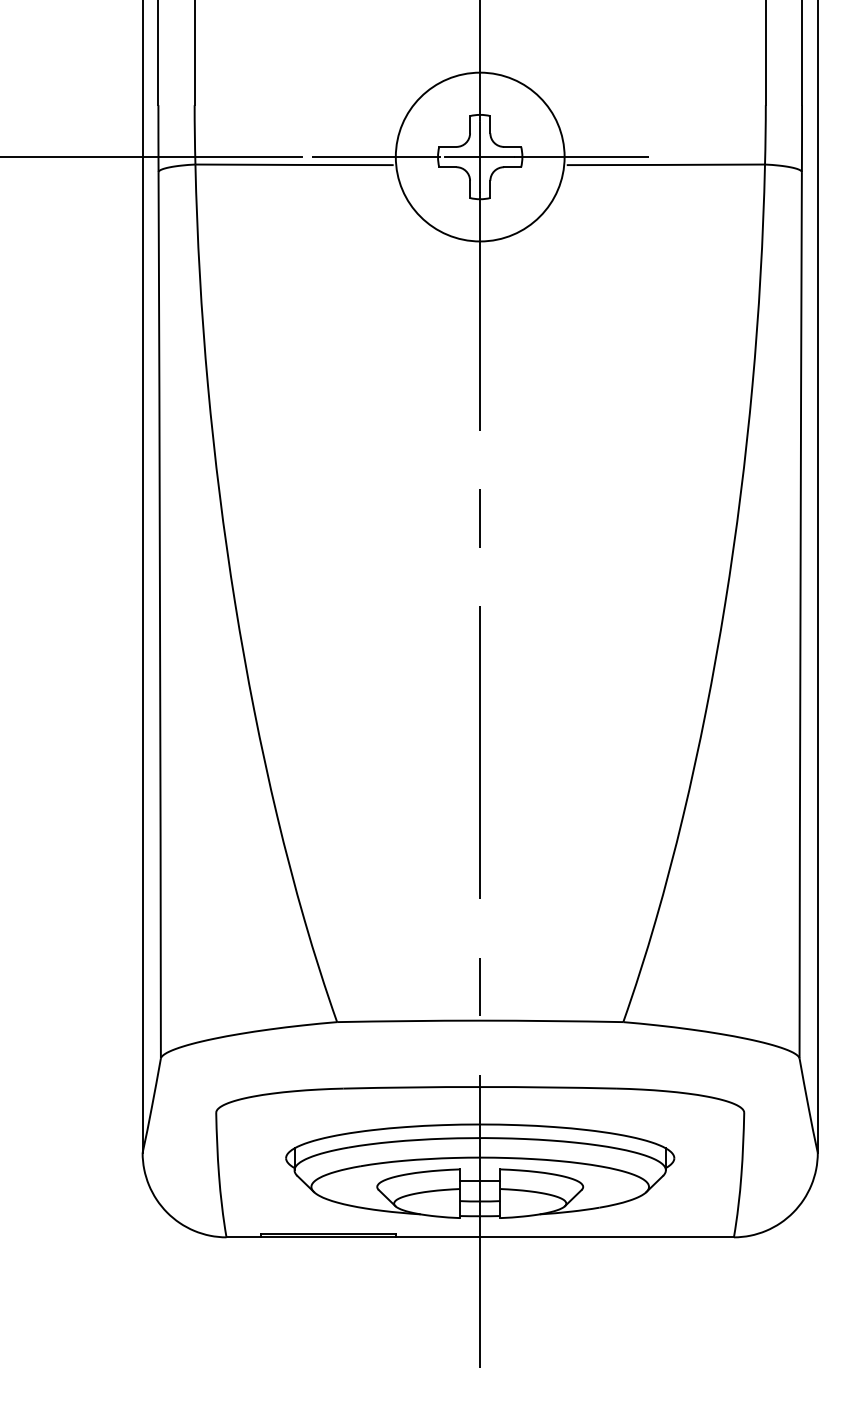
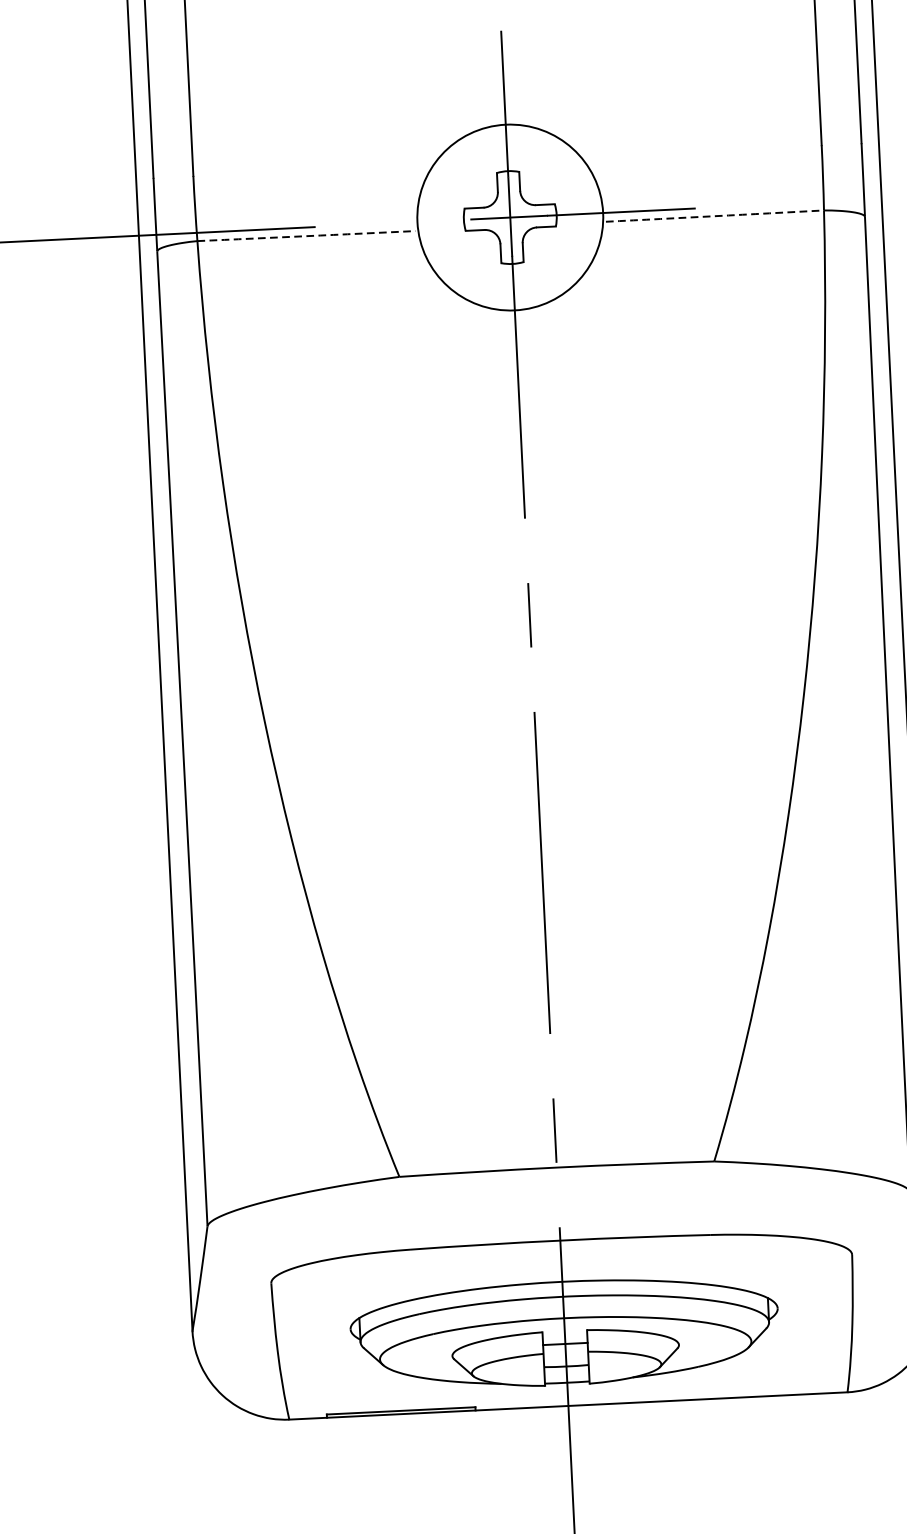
line: (376, 157) -> (396, 223), removed
arc: (294, 164) -> (306, 235), solid -> dashed
arc: (665, 164) -> (714, 215), solid -> dashed

